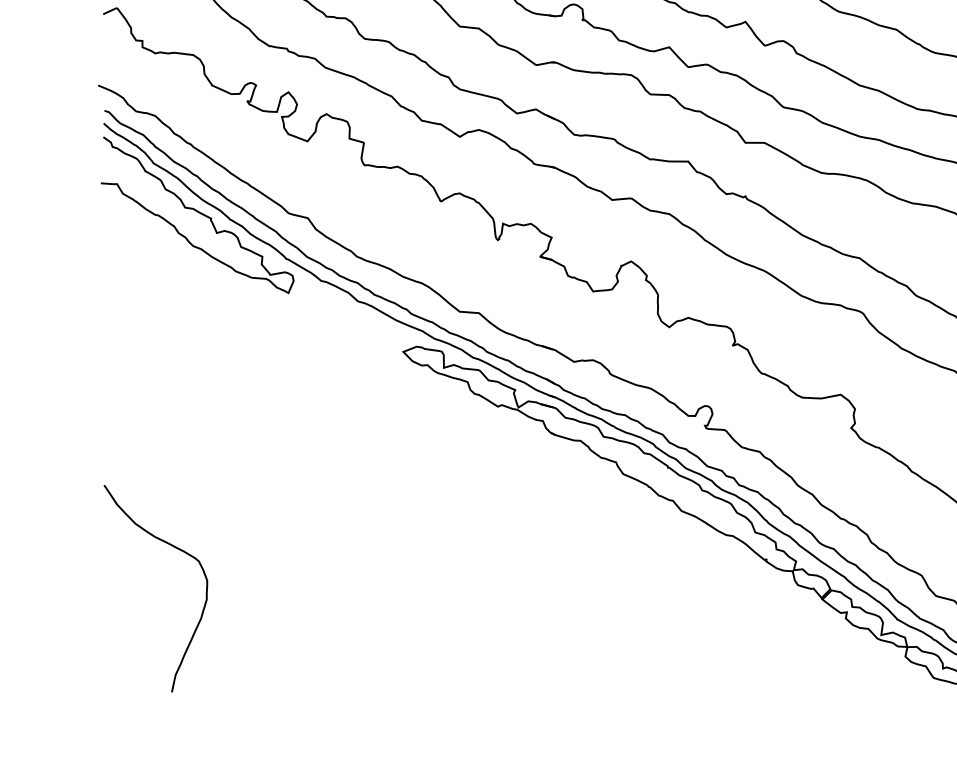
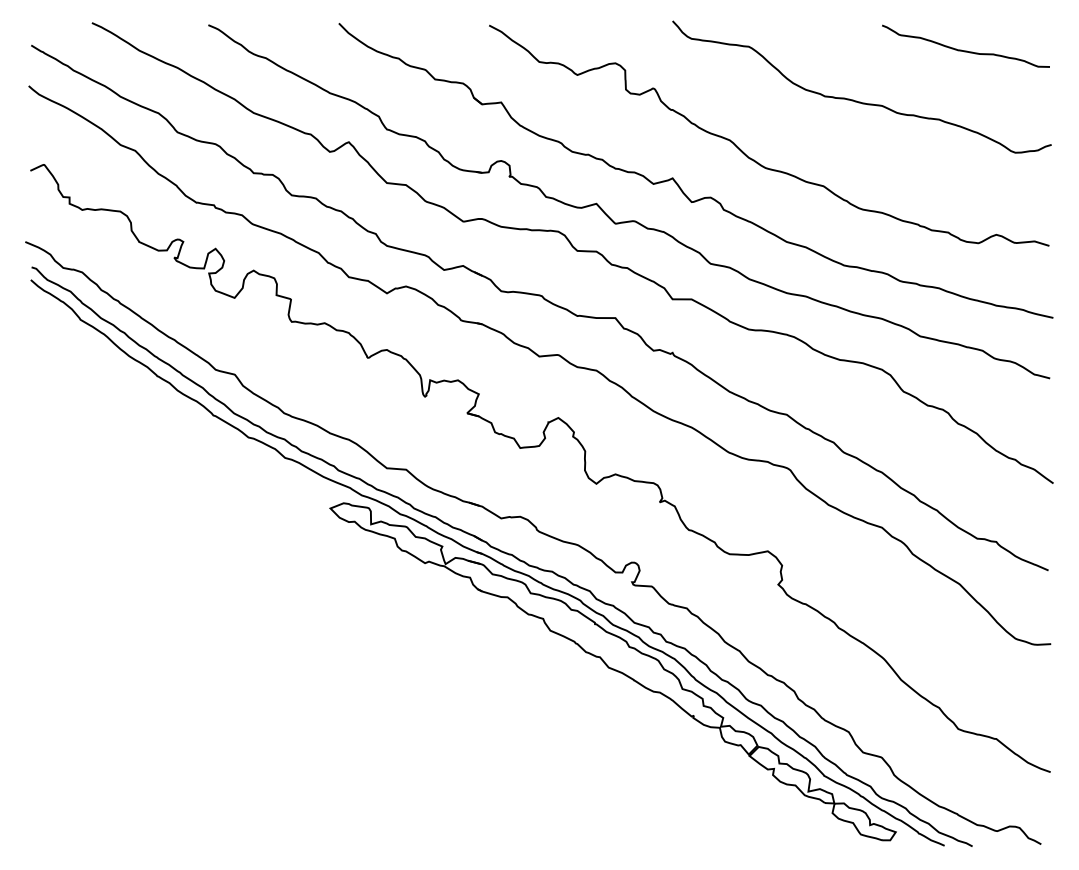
curve: (198, 212) -> (125, 369), removed
curve: (174, 547) -> (101, 704), removed

